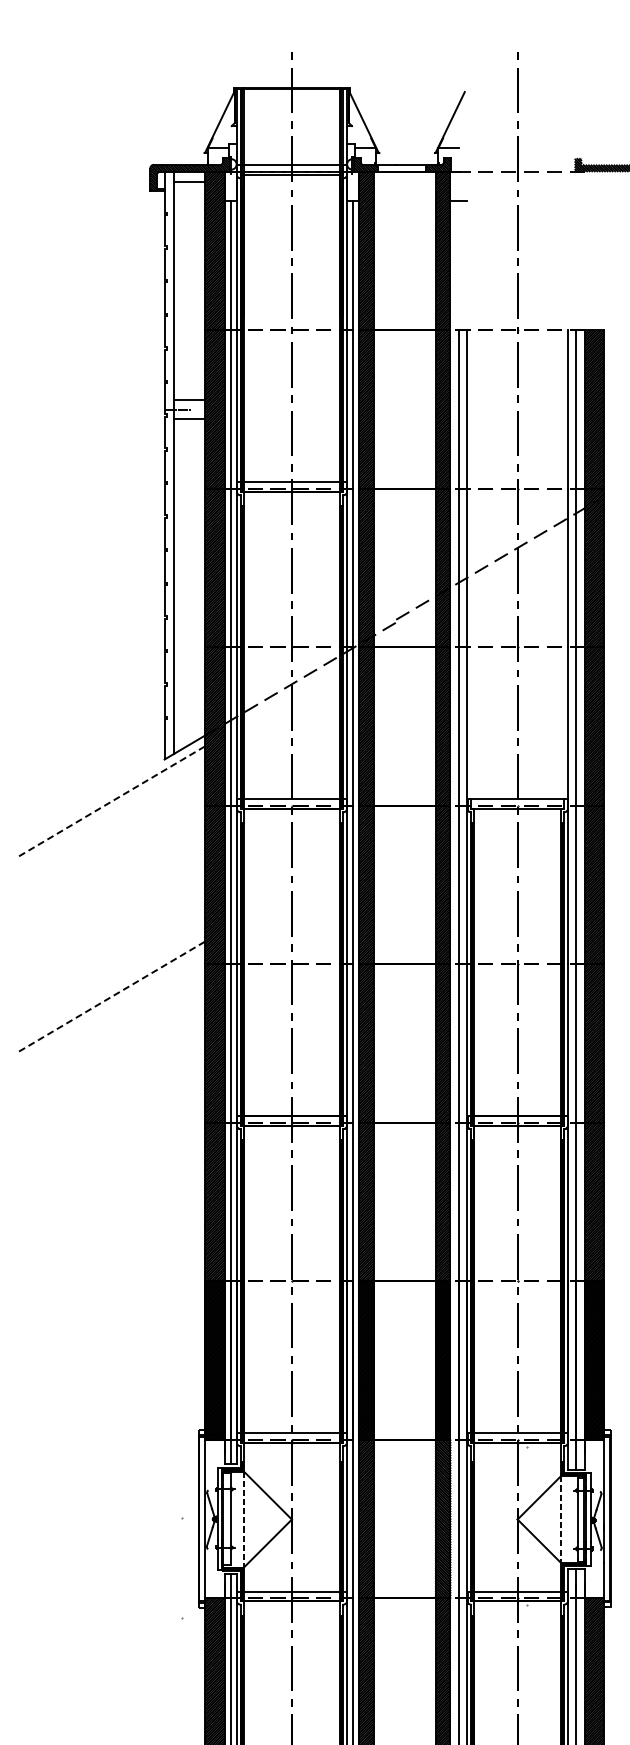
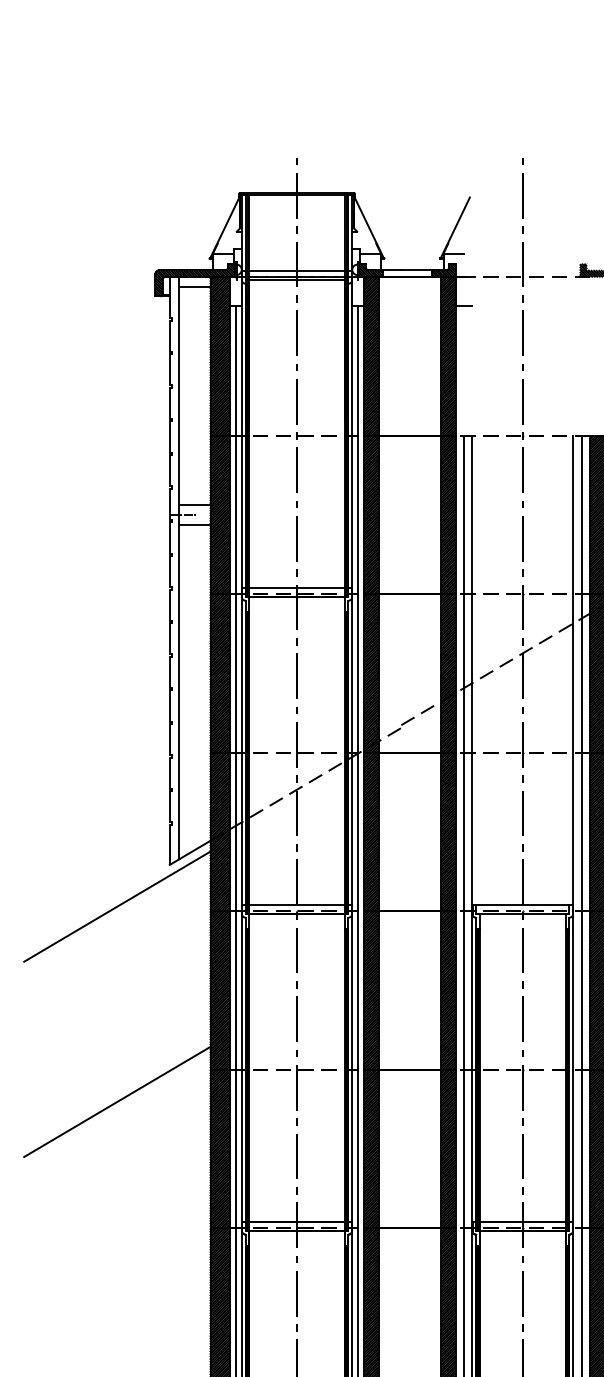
line: (112, 801) -> (117, 906), dashed -> solid
line: (112, 996) -> (117, 1101), dashed -> solid

